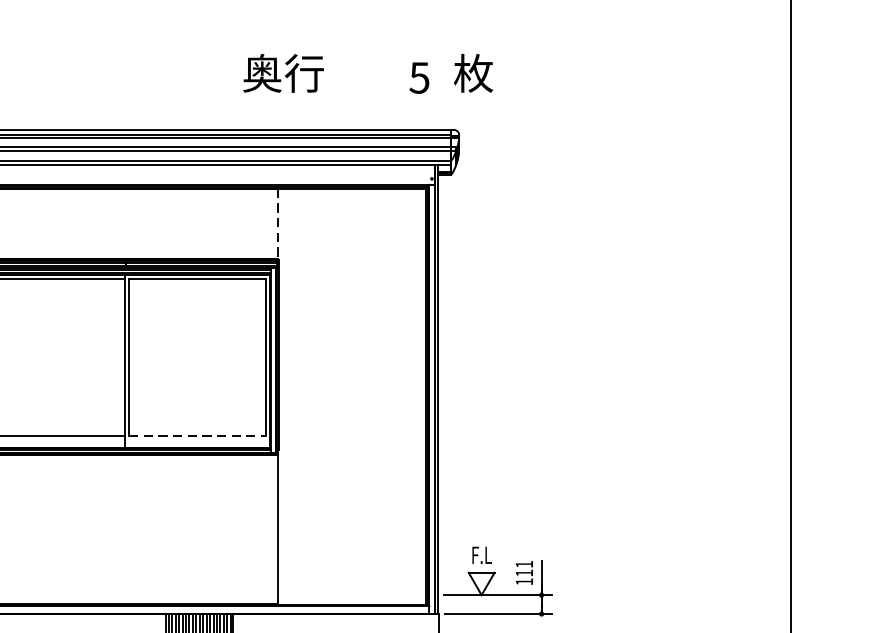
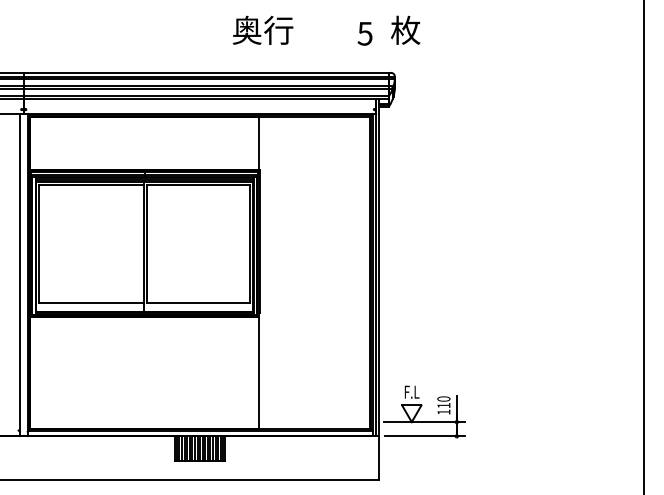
line: (277, 224) -> (258, 143), dashed -> solid
line: (197, 435) -> (198, 302), dashed -> solid
text: (523, 563) -> (443, 398), 111 -> 110

